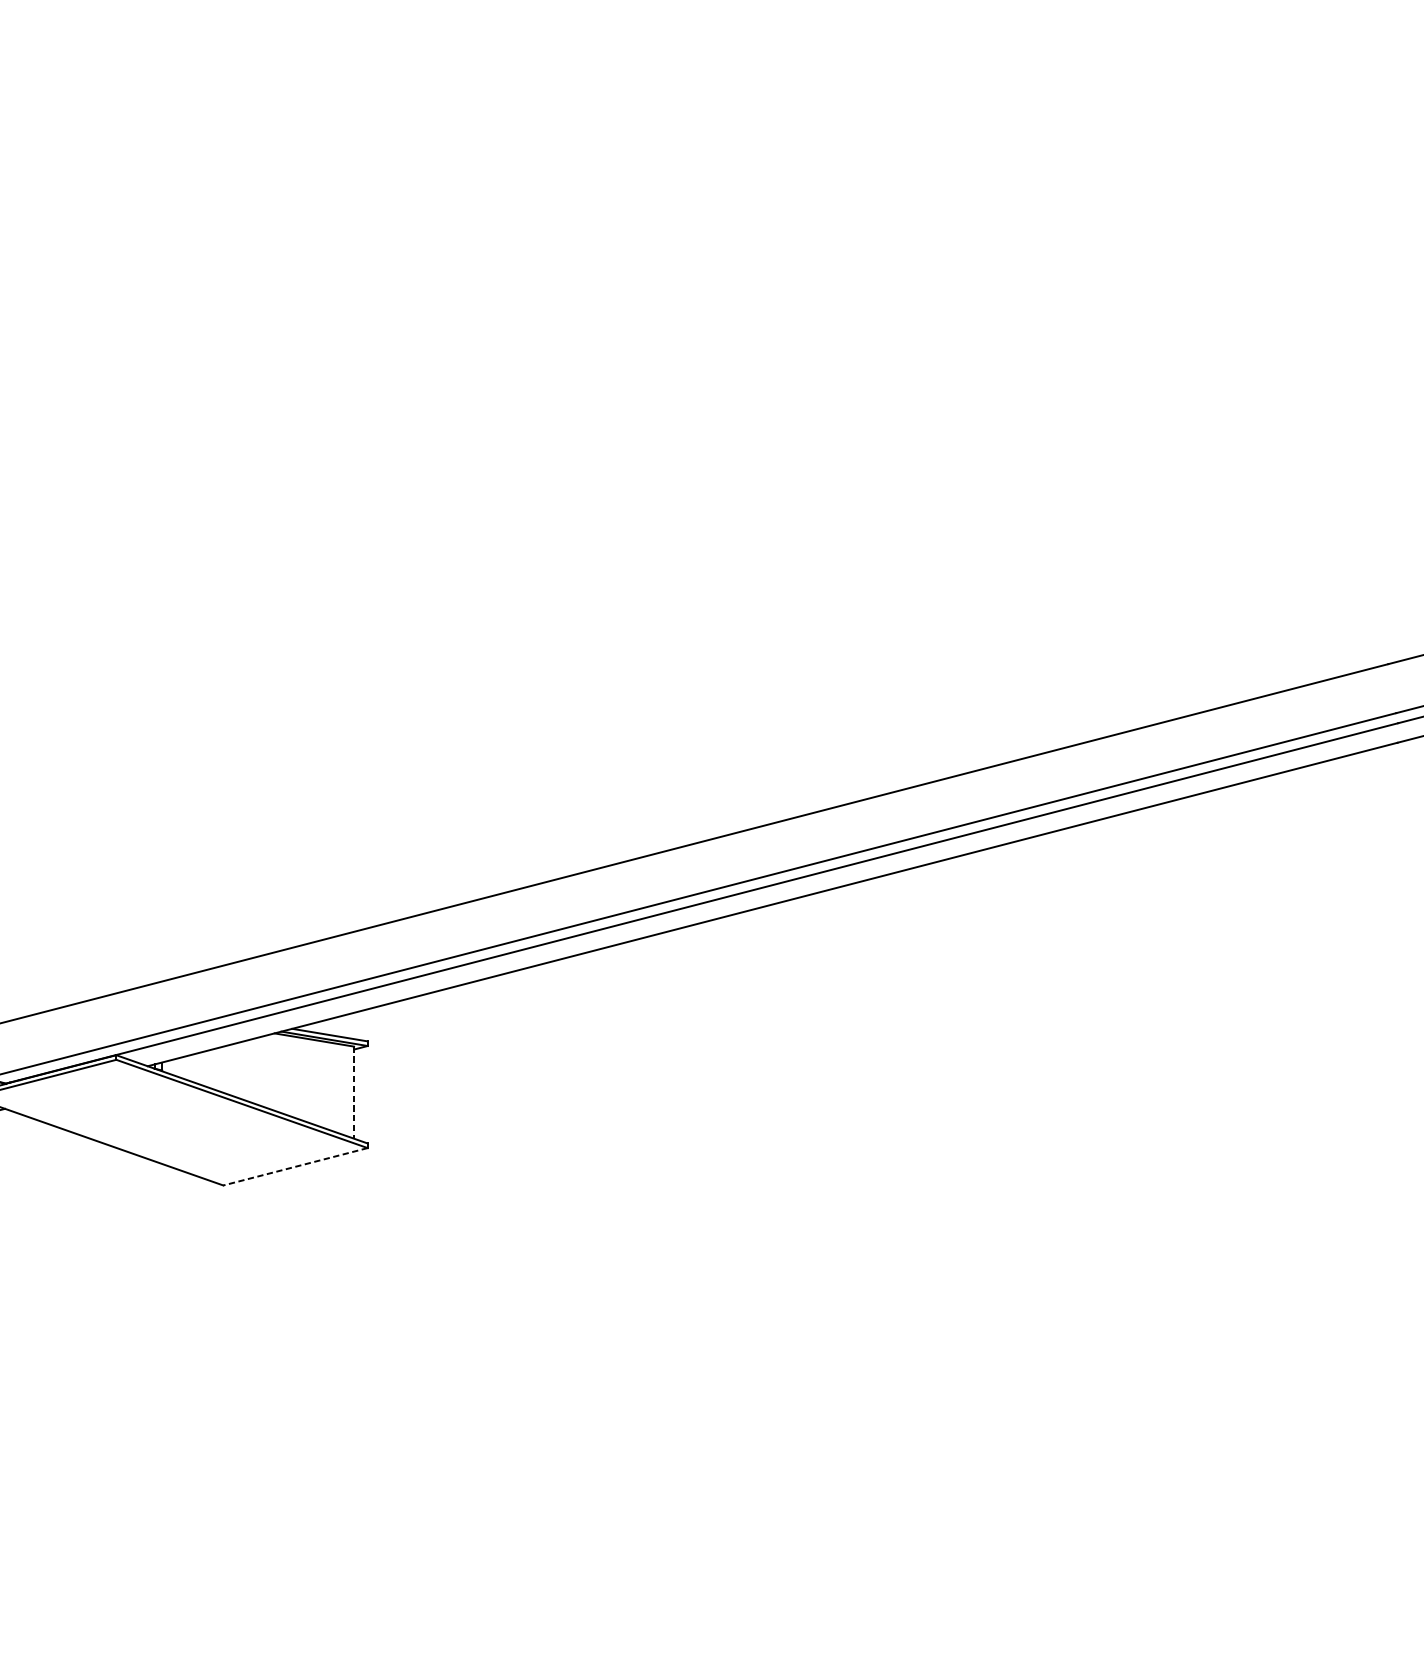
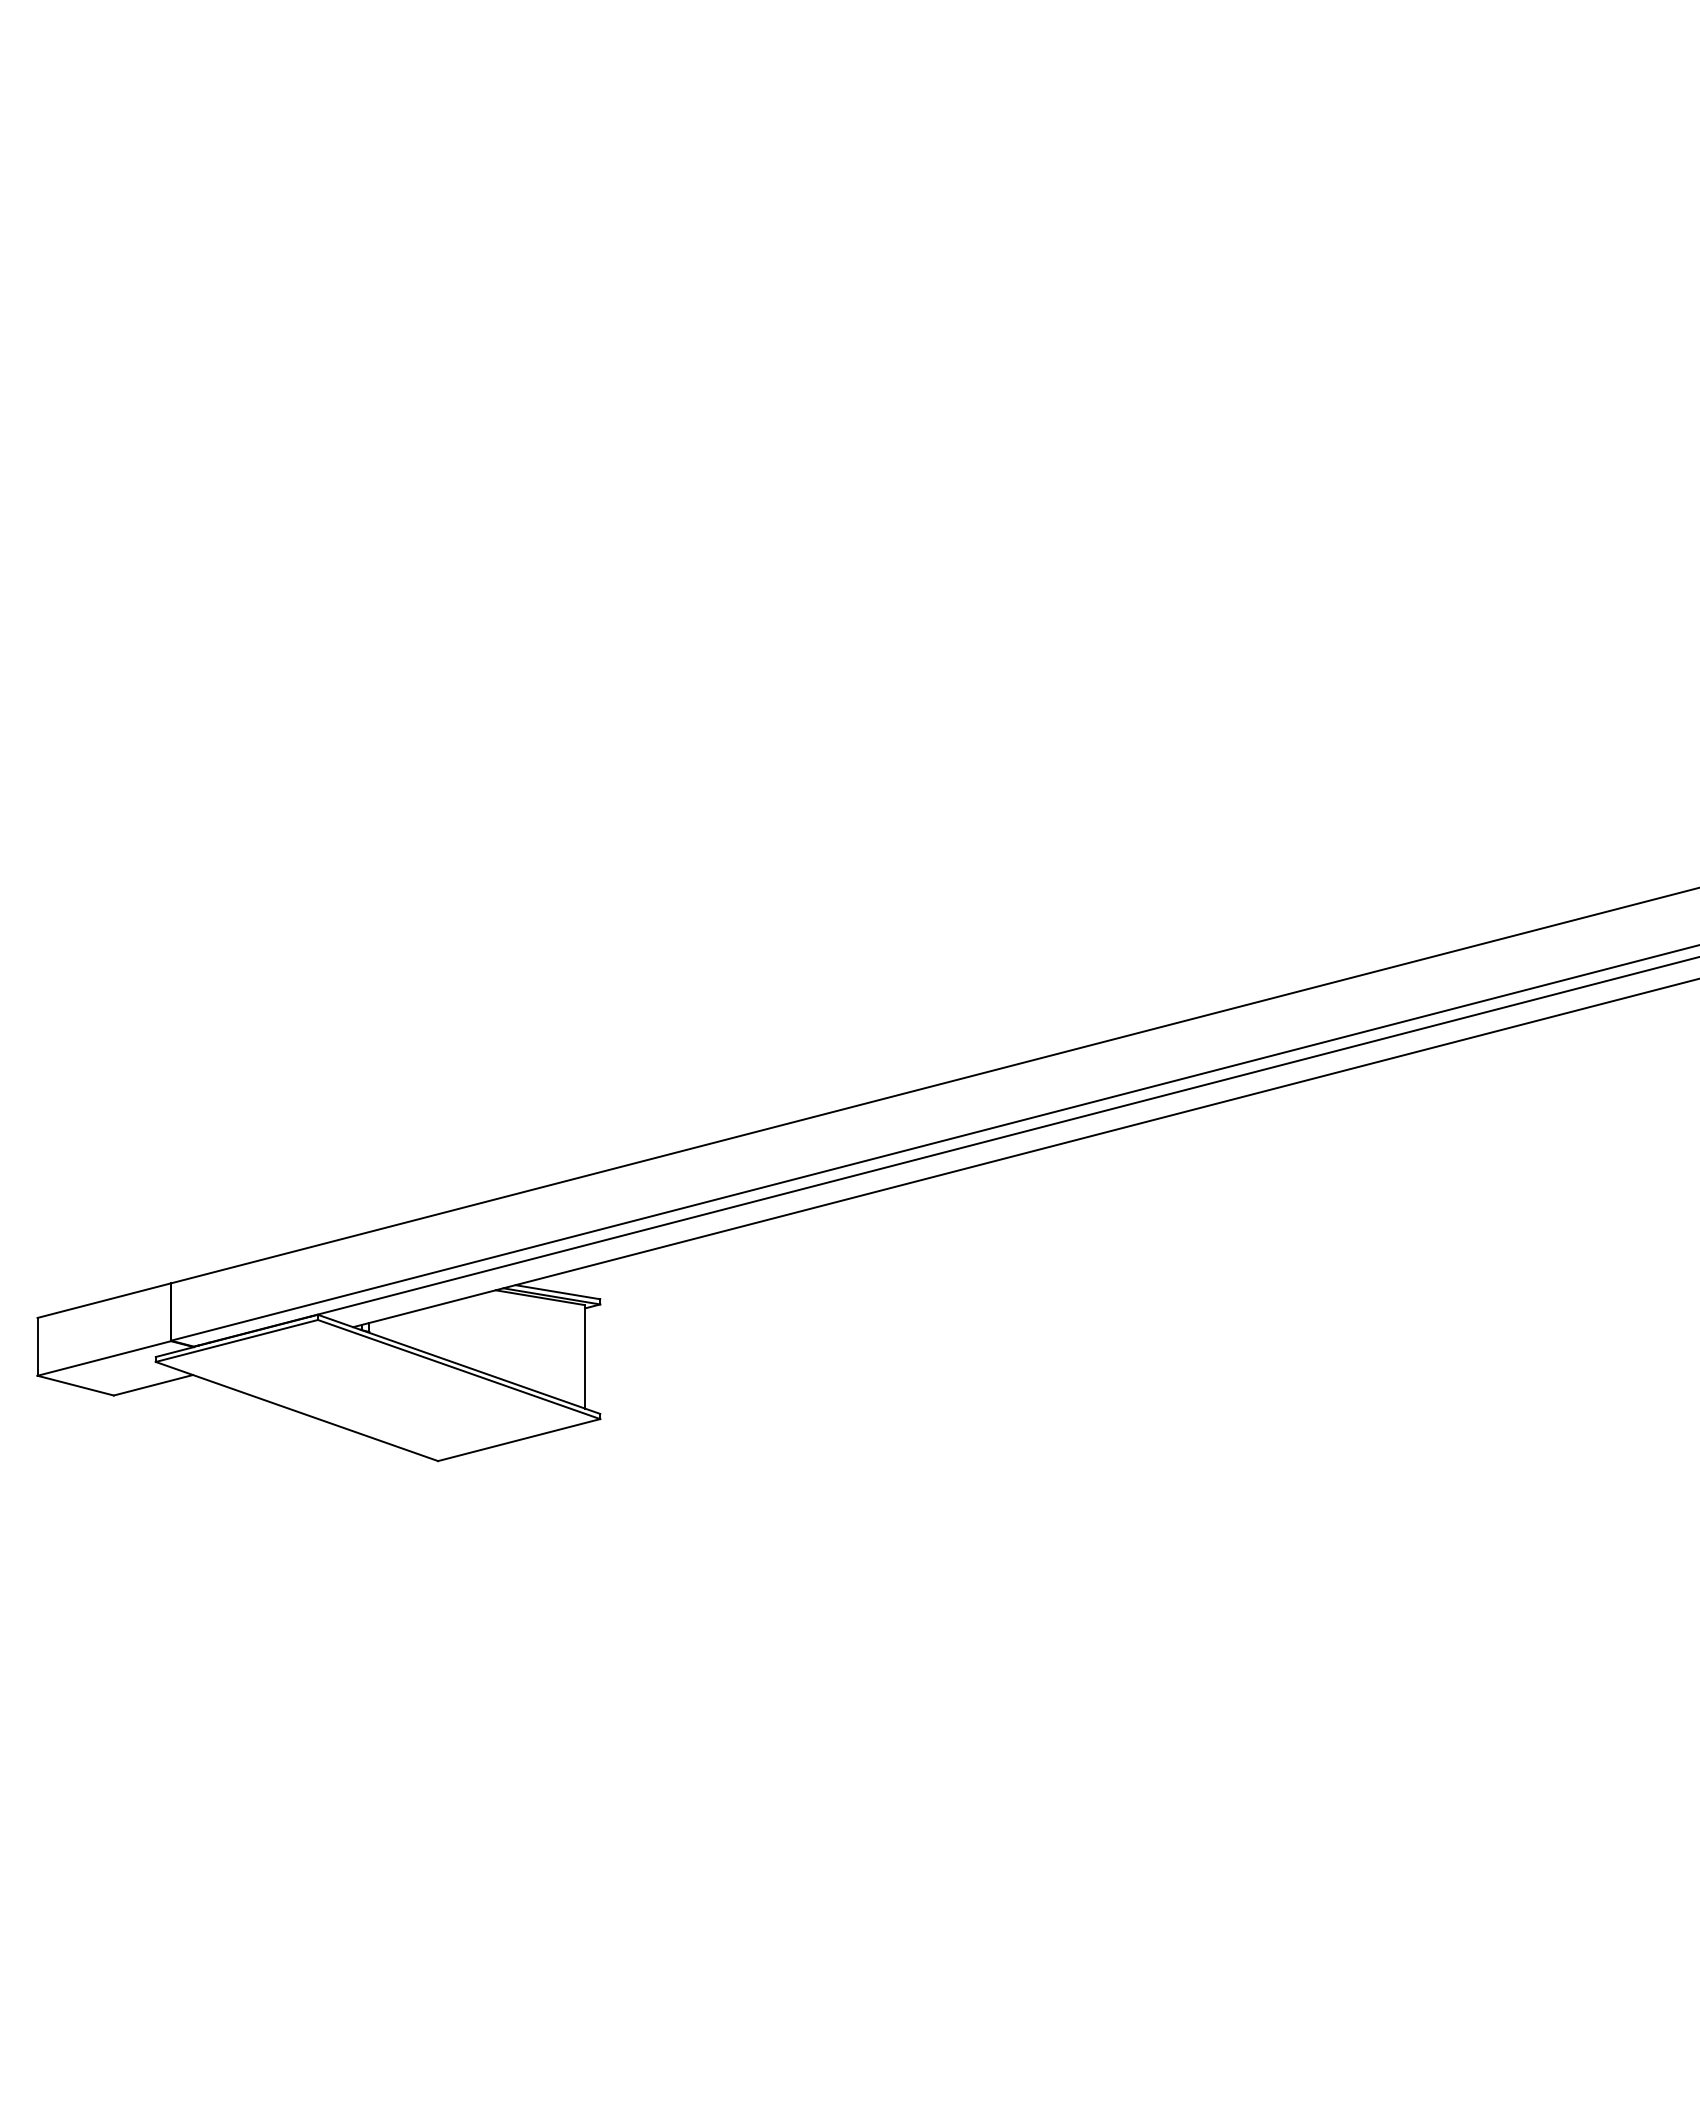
line: (353, 1092) -> (584, 1356), dashed -> solid
line: (295, 1167) -> (519, 1440), dashed -> solid

